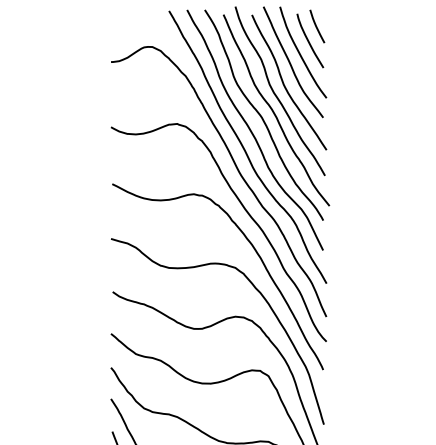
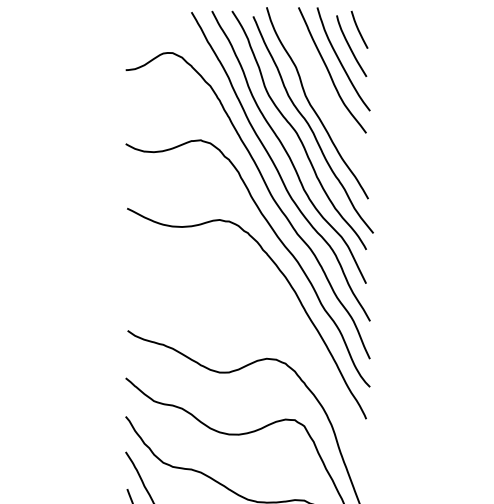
curve: (285, 85) -> (323, 96), removed
curve: (261, 296) -> (296, 335), removed

